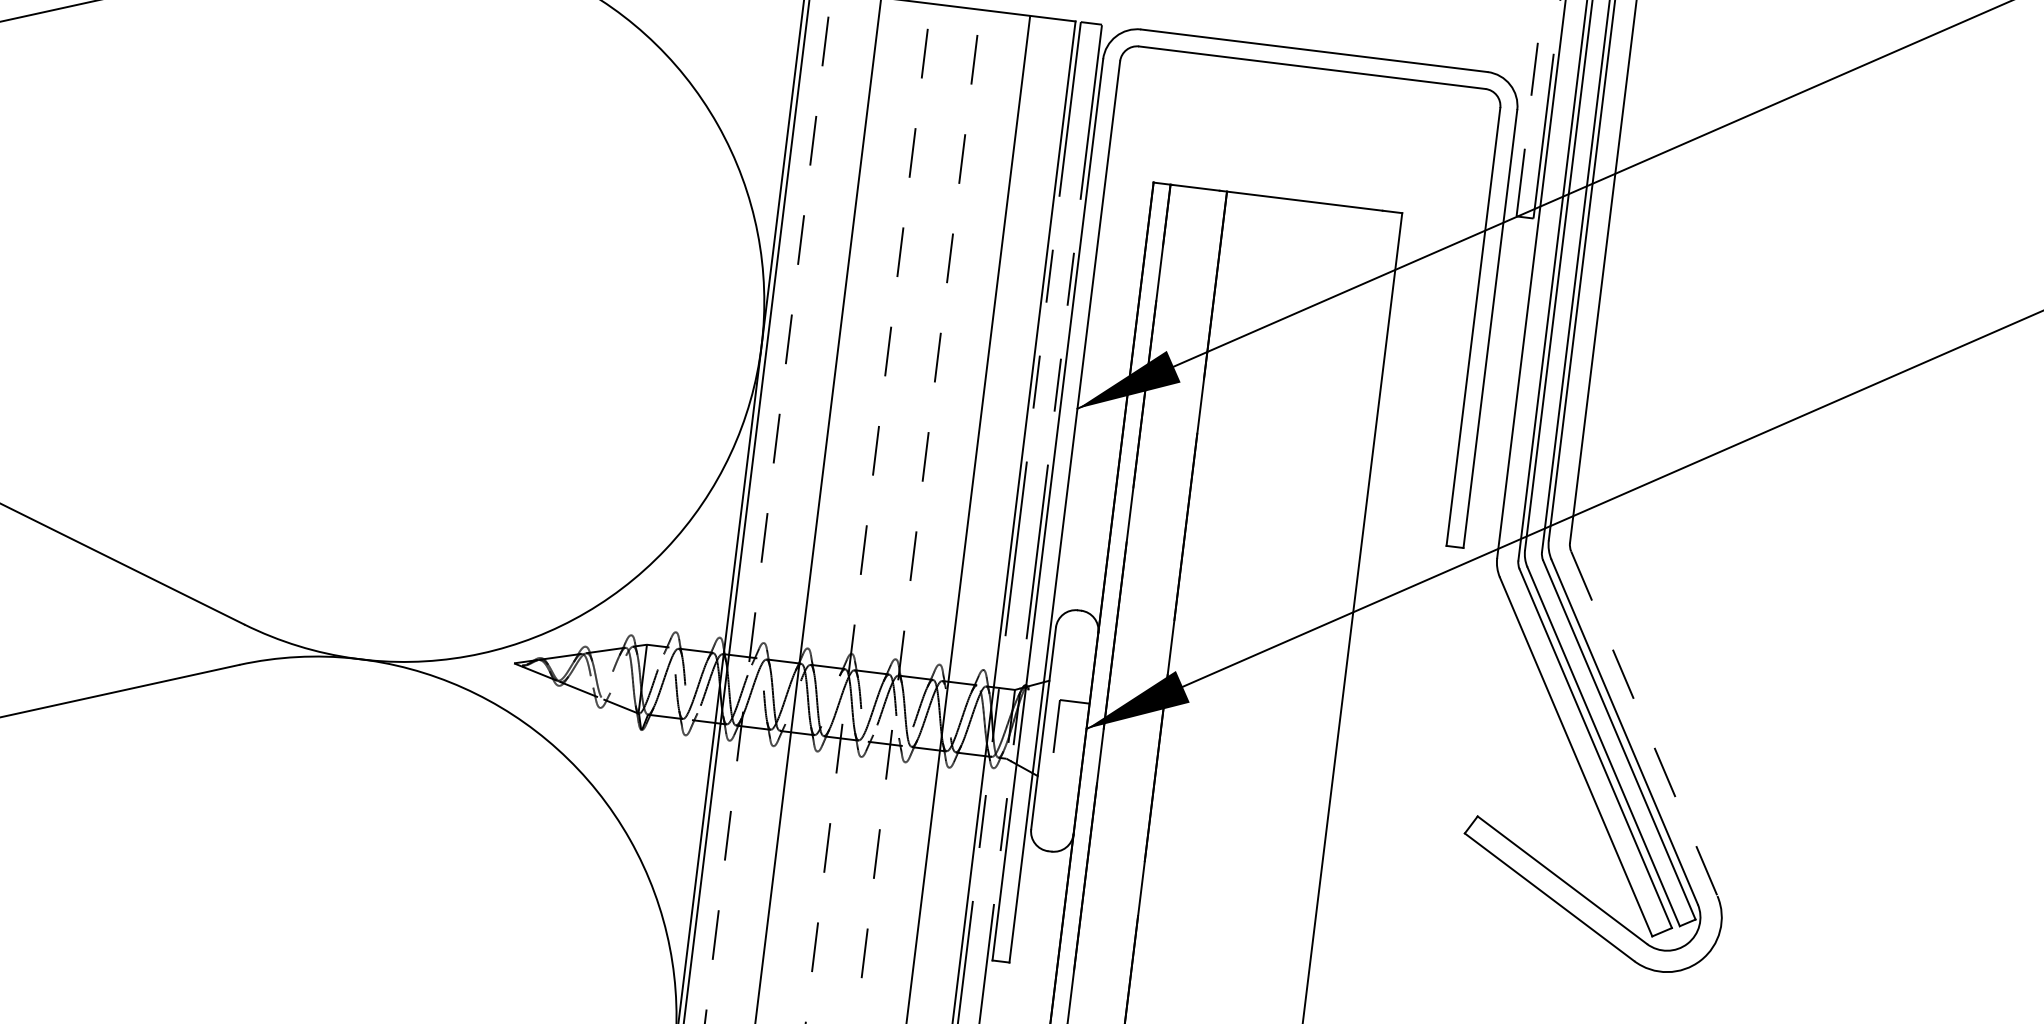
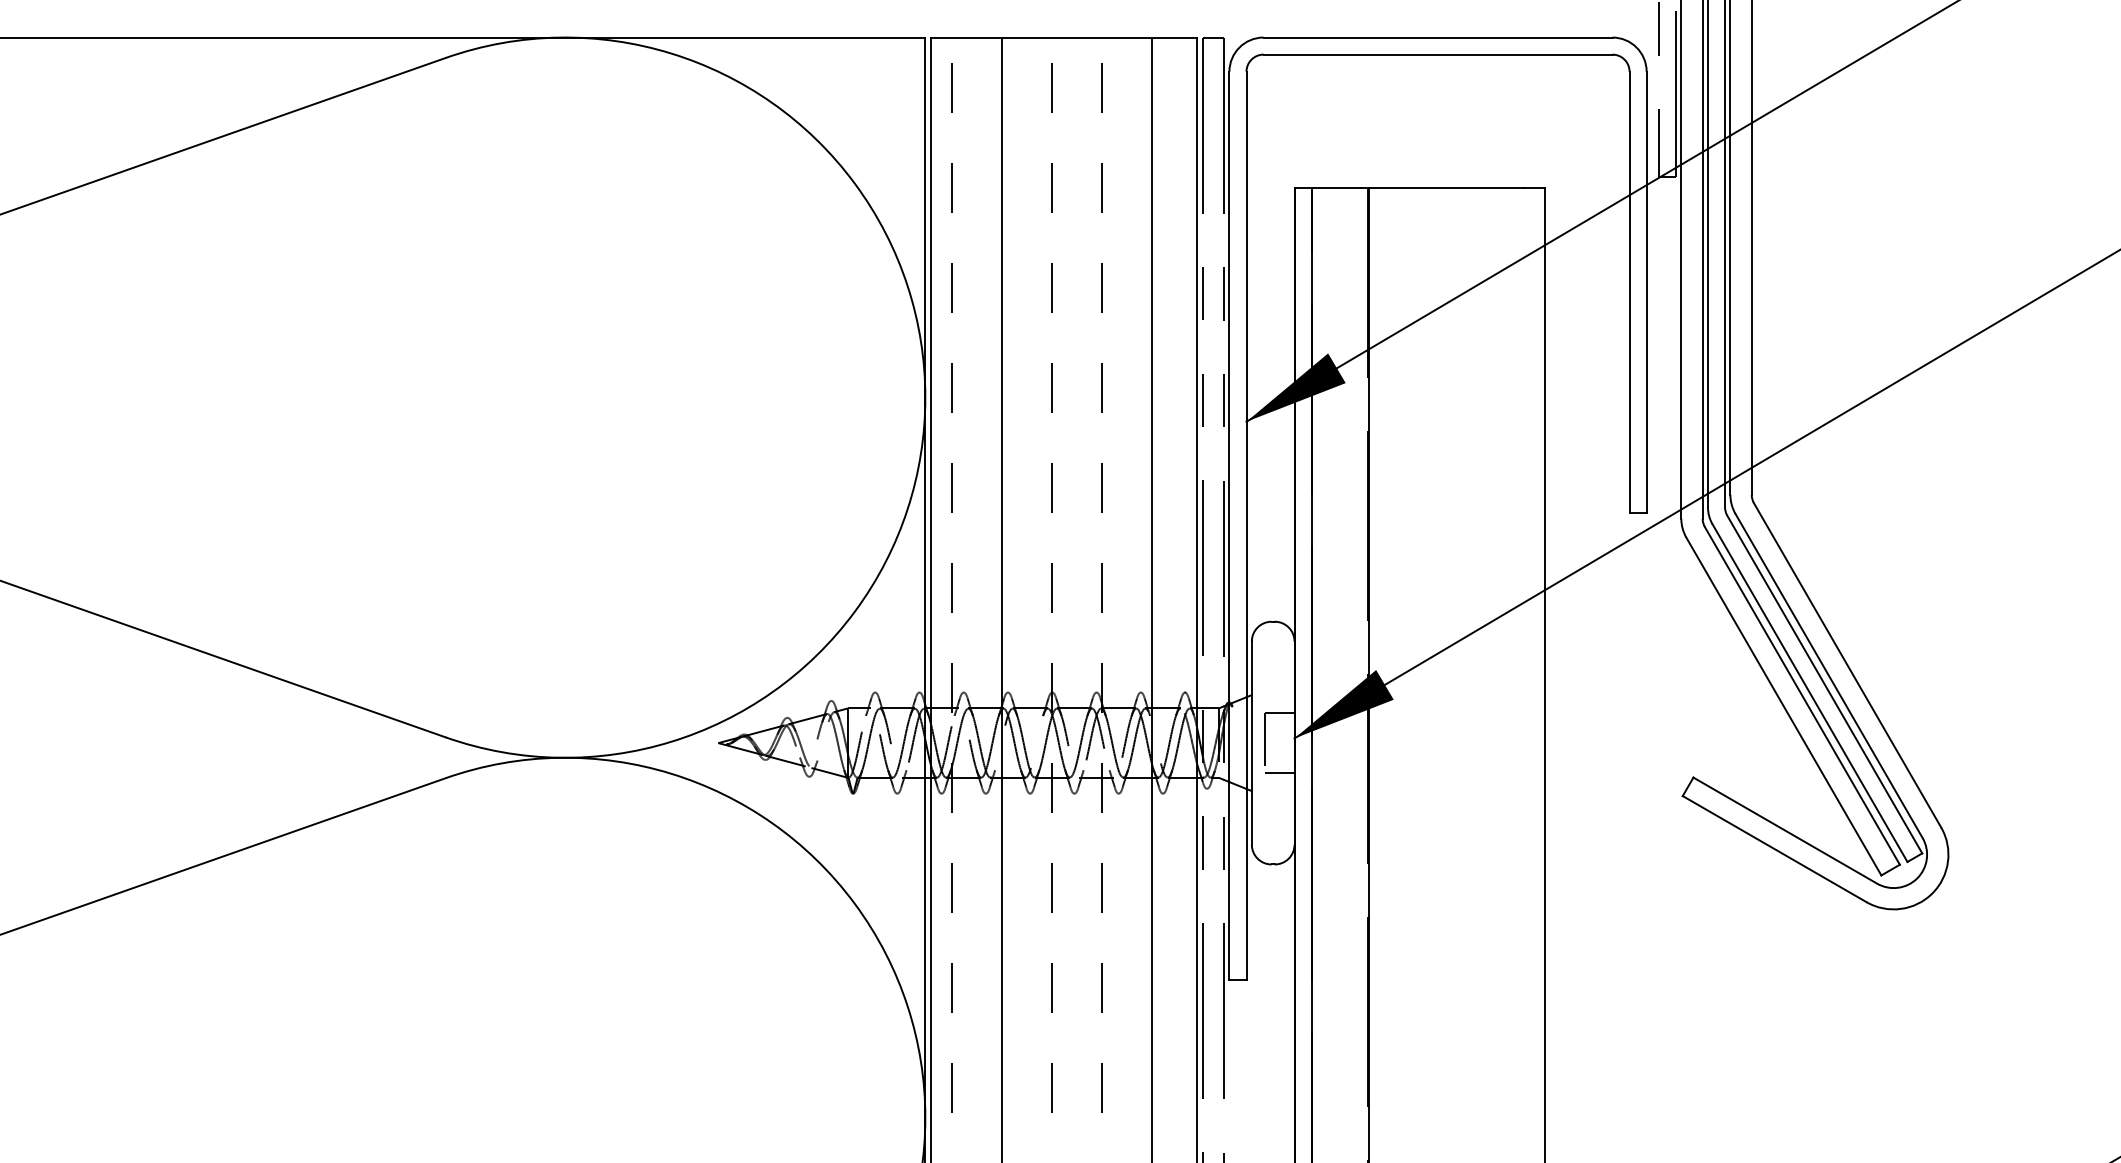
line: (1644, 723) -> (1847, 665), dashed -> solid
line: (1067, 761) -> (1279, 773), added

